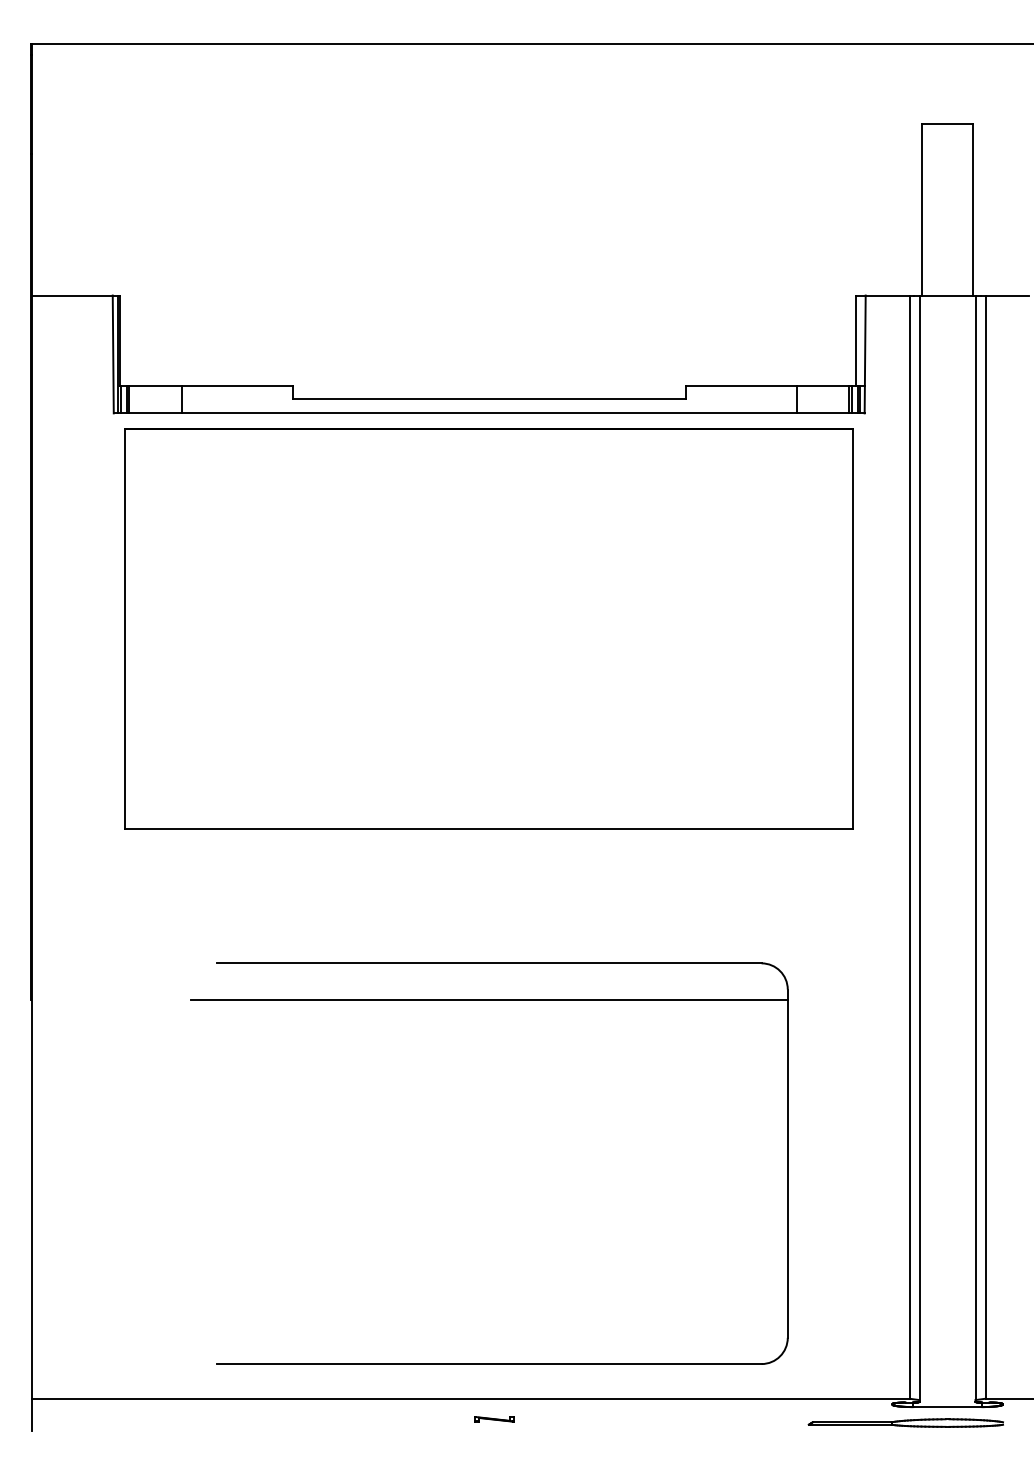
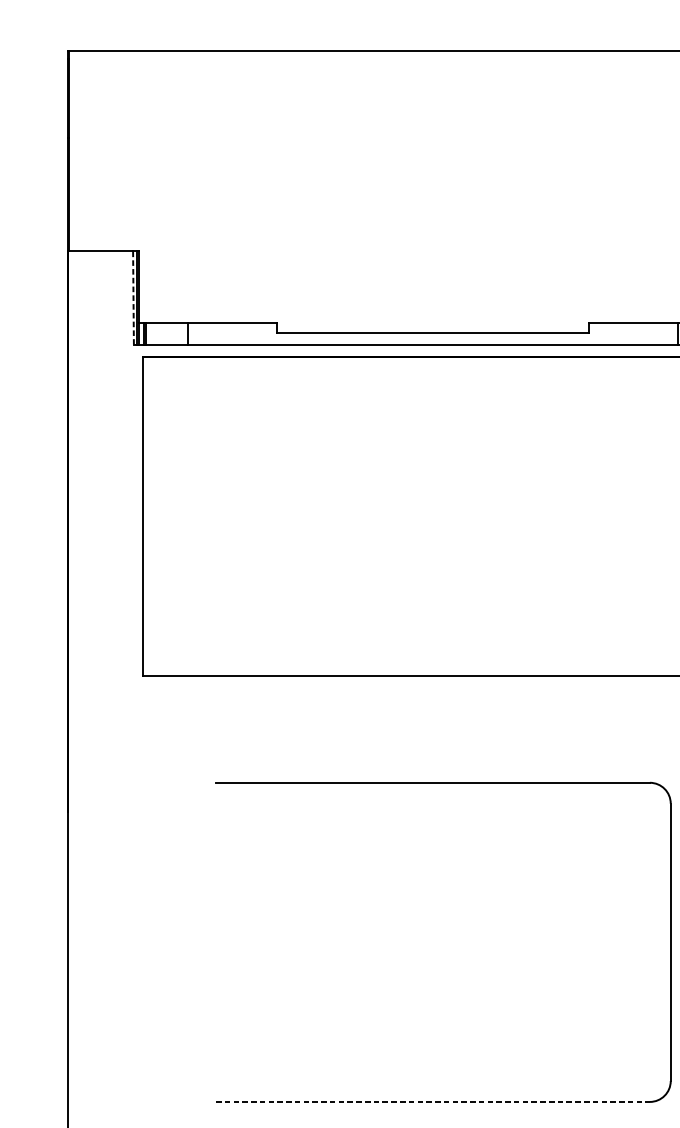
line: (113, 354) -> (133, 297), solid -> dashed
line: (488, 1000) -> (432, 812), removed
line: (489, 1364) -> (433, 1102), solid -> dashed

